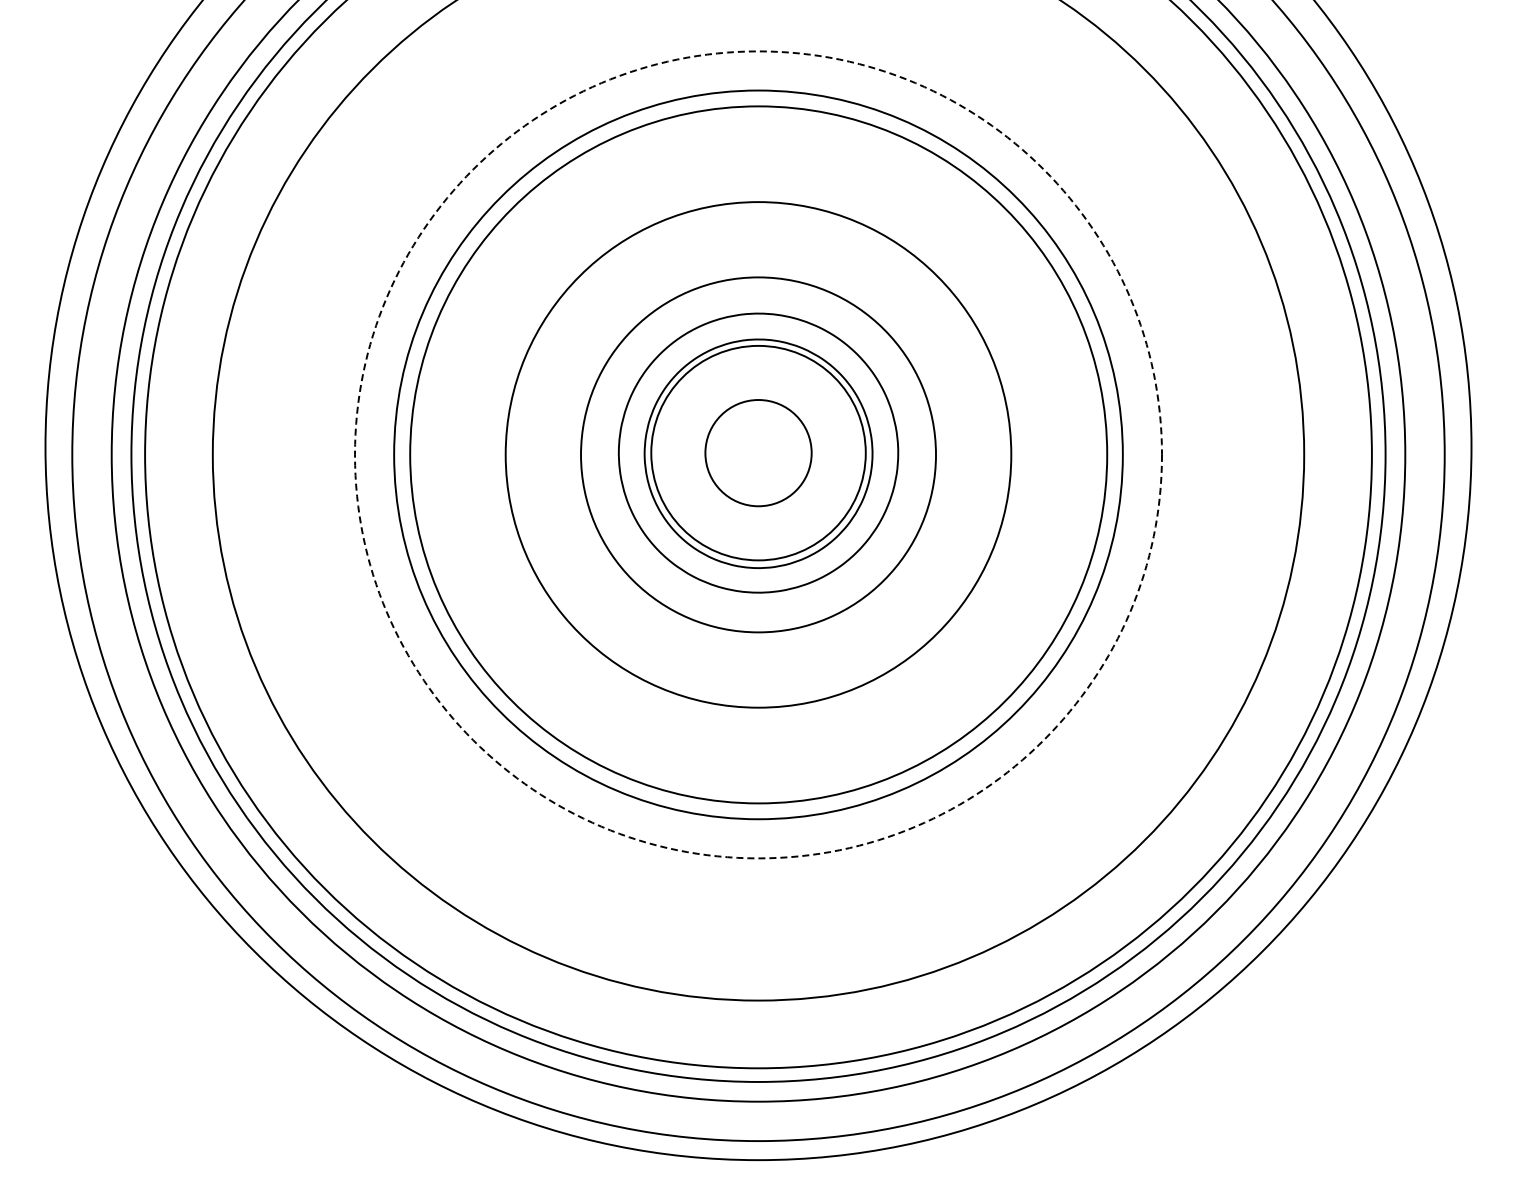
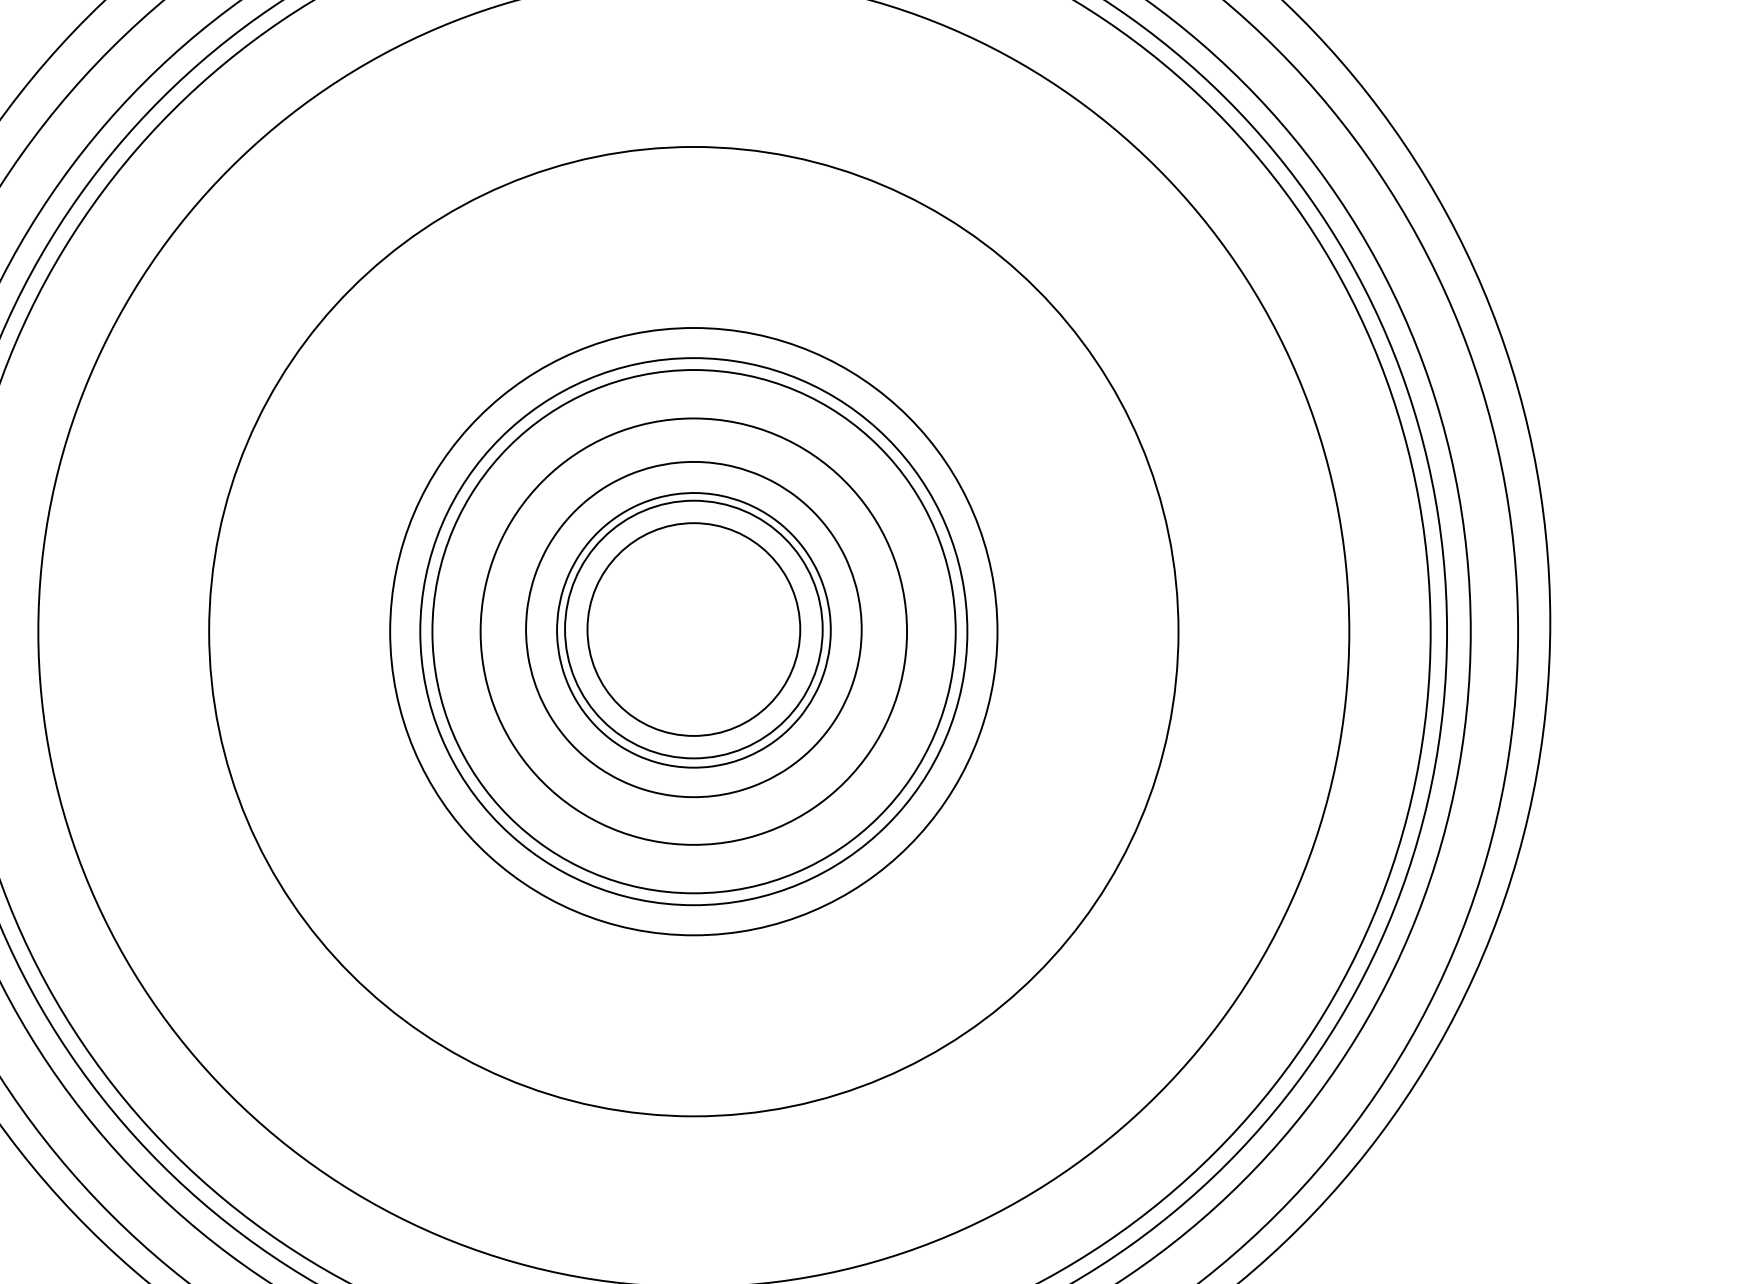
circle: (758, 452) -> (693, 628), size x1.67
circle: (758, 454) -> (693, 631), dashed -> solid
circle: (758, 454) -> (693, 631), size x0.62
circle: (758, 454) -> (693, 631), size x0.62

